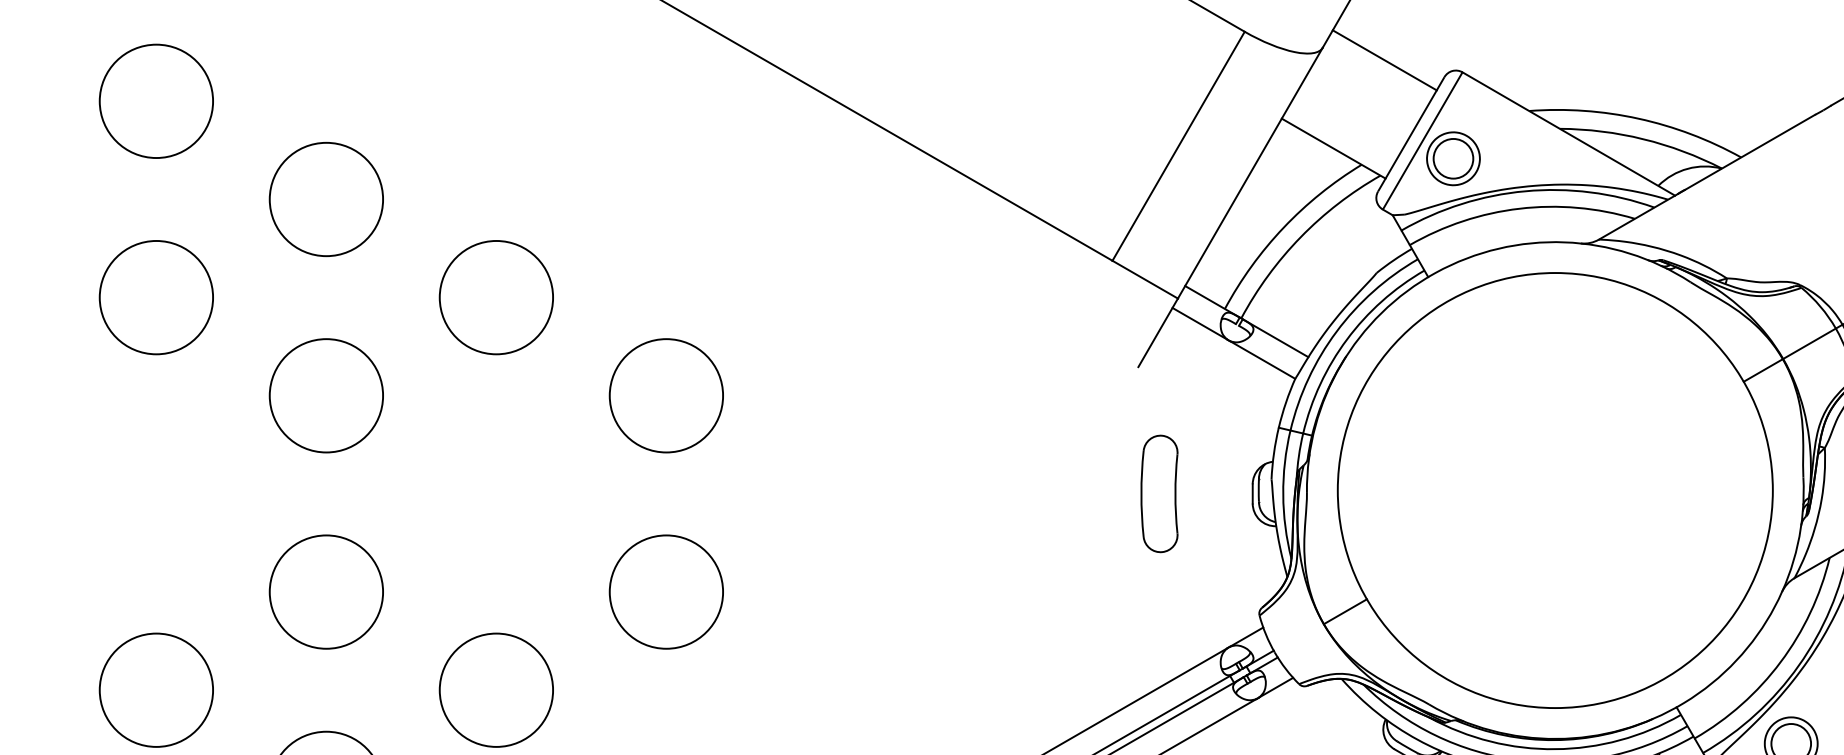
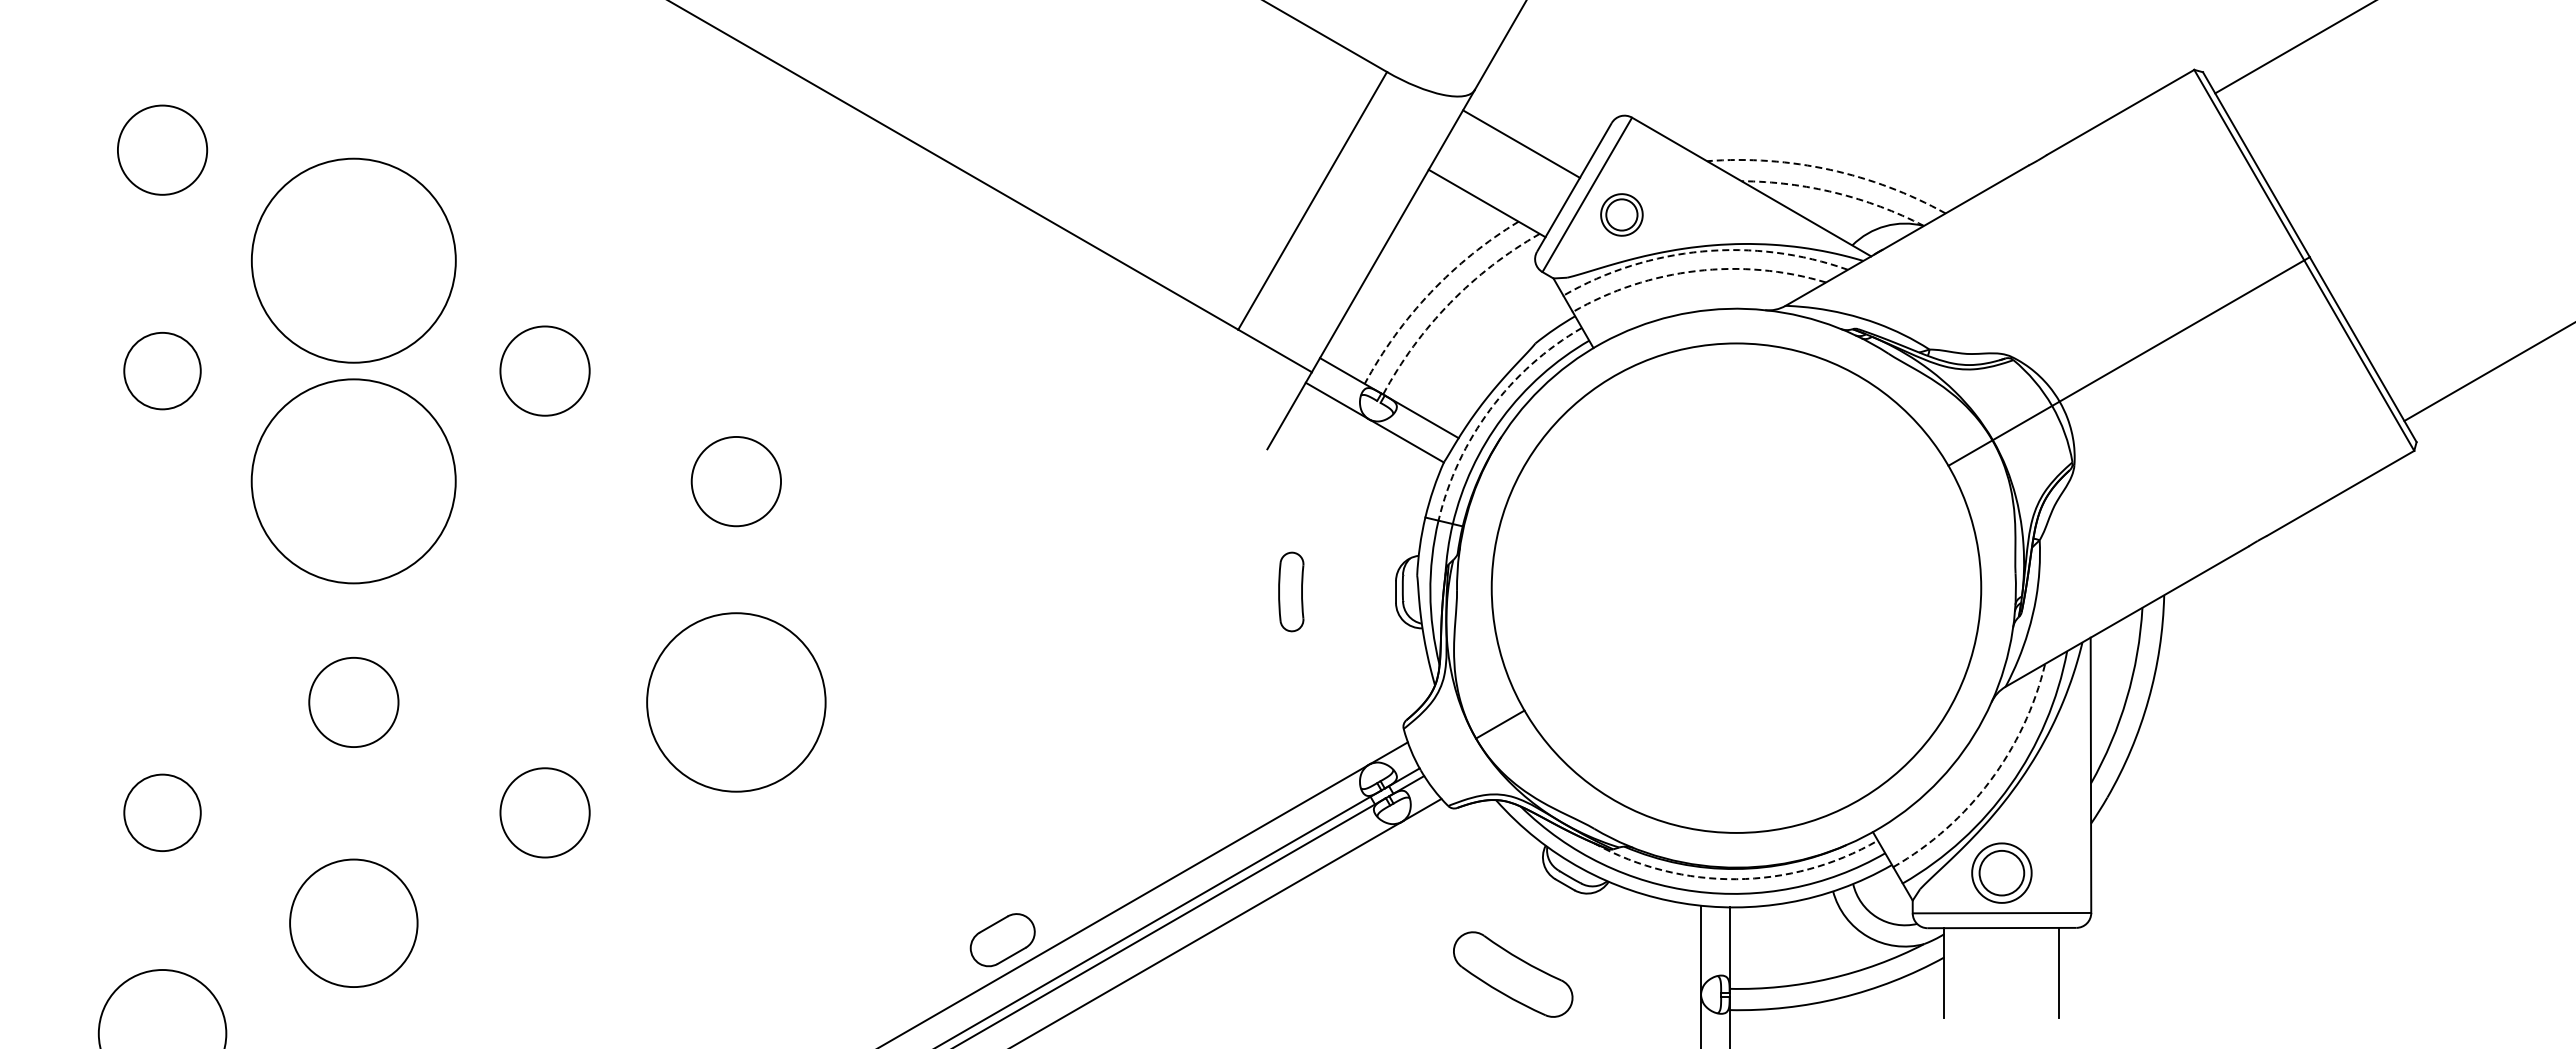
line: (1384, 59) -> (1521, 143), moved
circle: (156, 100) -> (162, 149), size x0.7
arc: (1638, 118) -> (1830, 169), solid -> dashed
arc: (1643, 138) -> (1835, 192), solid -> dashed
part: (1453, 158) -> (1621, 214), size x0.7
arc: (1525, 191) -> (1702, 251), solid -> dashed
circle: (326, 199) -> (353, 260), size x1.6
arc: (1519, 209) -> (1696, 271), solid -> dashed
arc: (1283, 227) -> (1430, 292), solid -> dashed
arc: (1301, 237) -> (1450, 303), solid -> dashed
circle: (156, 297) -> (162, 370), size x0.6
circle: (495, 297) -> (544, 370), size x0.7
arc: (1336, 331) -> (1490, 409), solid -> dashed
circle: (326, 395) -> (353, 481), size x1.6
circle: (666, 395) -> (736, 481), size x0.7
part: (1159, 493) -> (1291, 591), size x0.6
circle: (326, 592) -> (353, 702), size x0.7
circle: (666, 592) -> (736, 702), size x1.4
arc: (1781, 662) -> (1990, 781), solid -> dashed
circle: (156, 689) -> (162, 812), size x0.6
circle: (495, 689) -> (544, 812), size x0.7
arc: (1555, 749) -> (1736, 879), solid -> dashed

